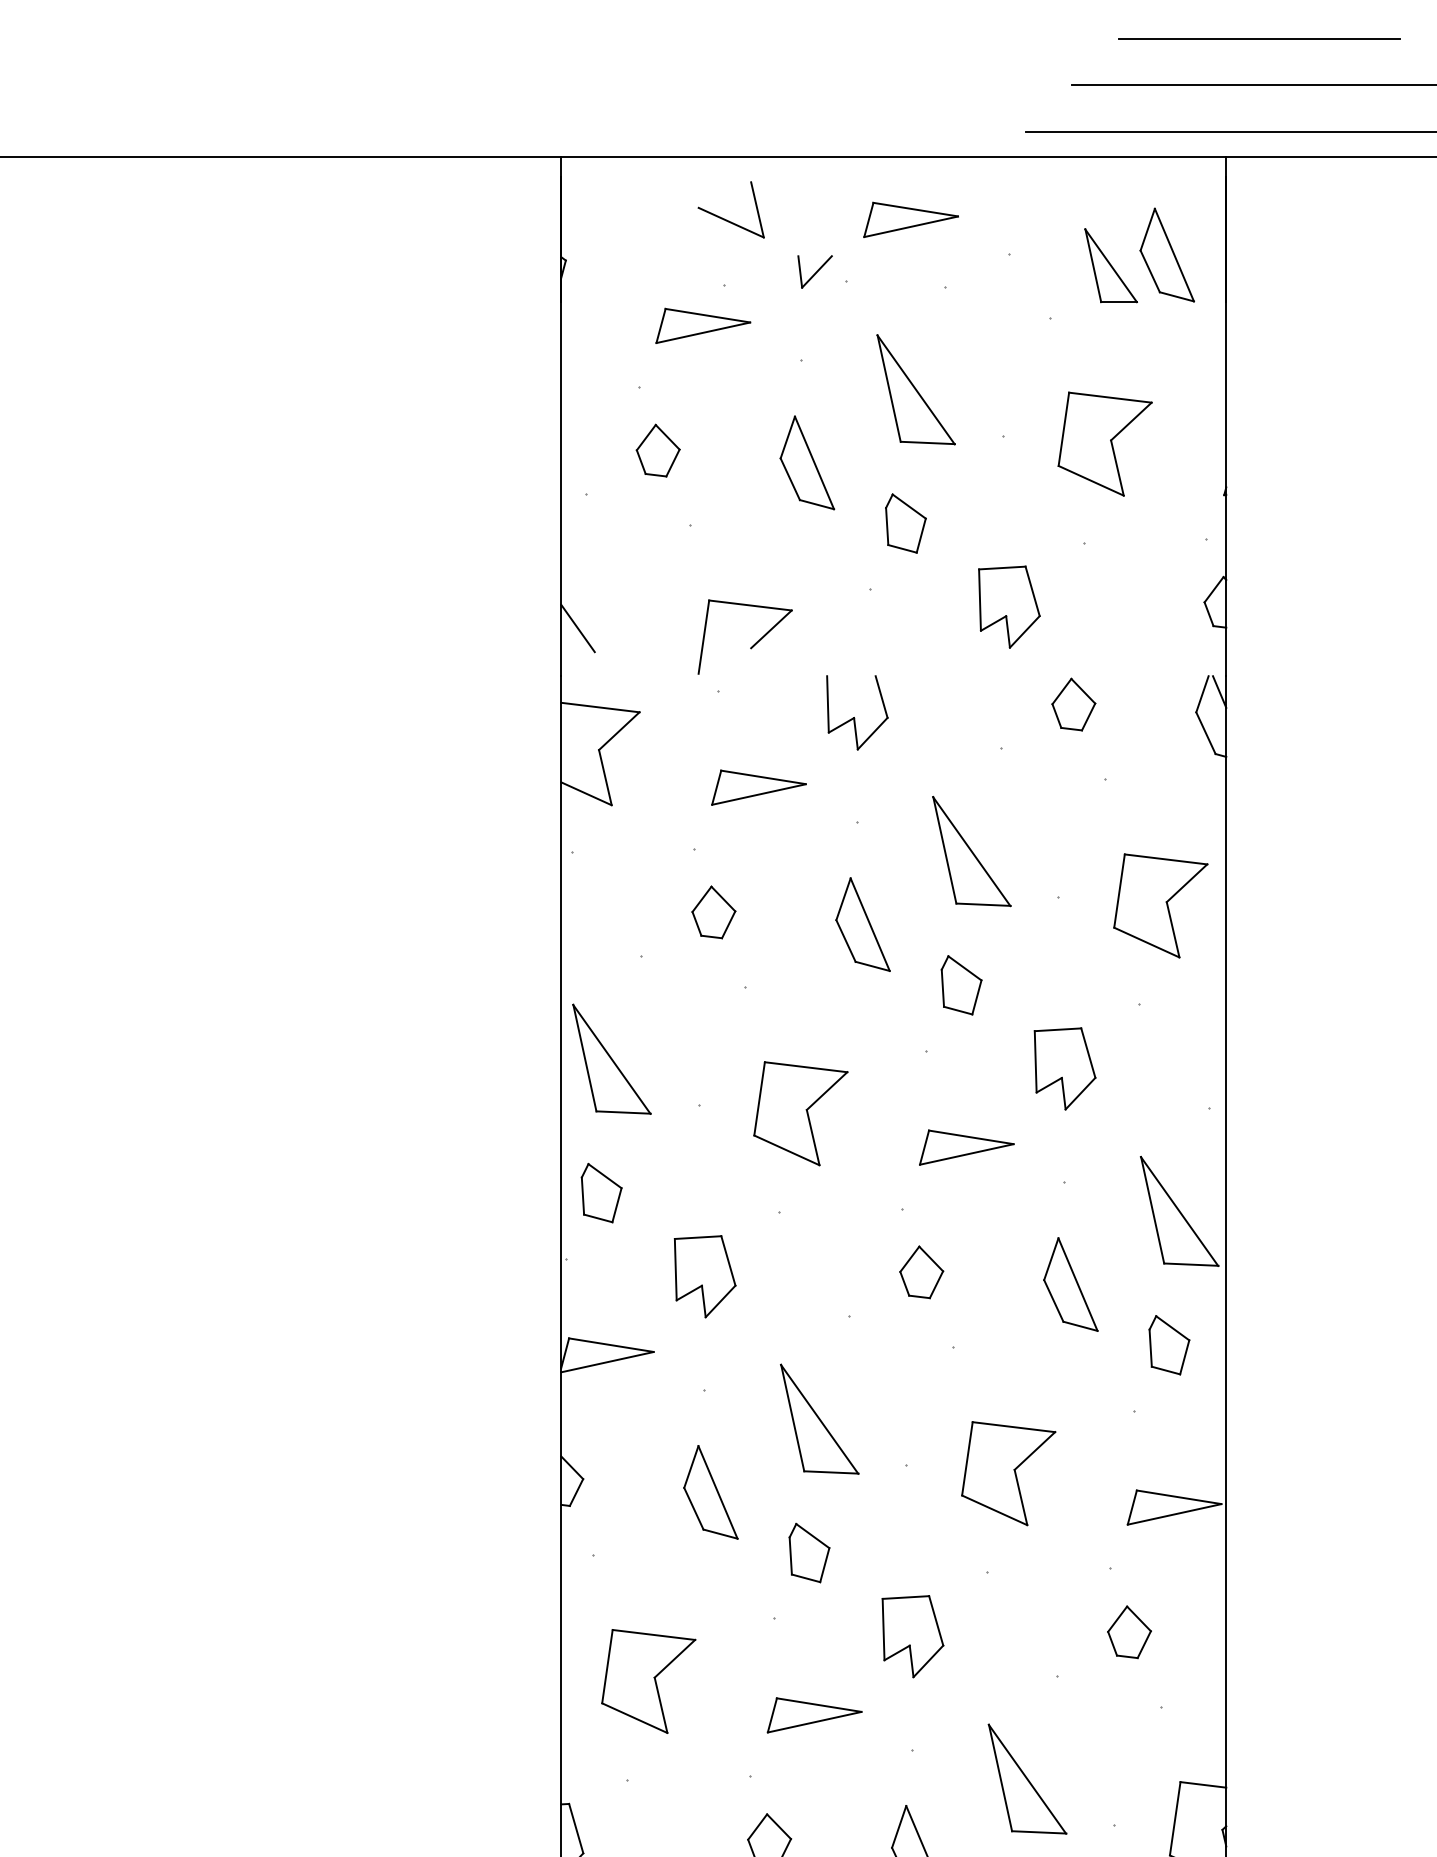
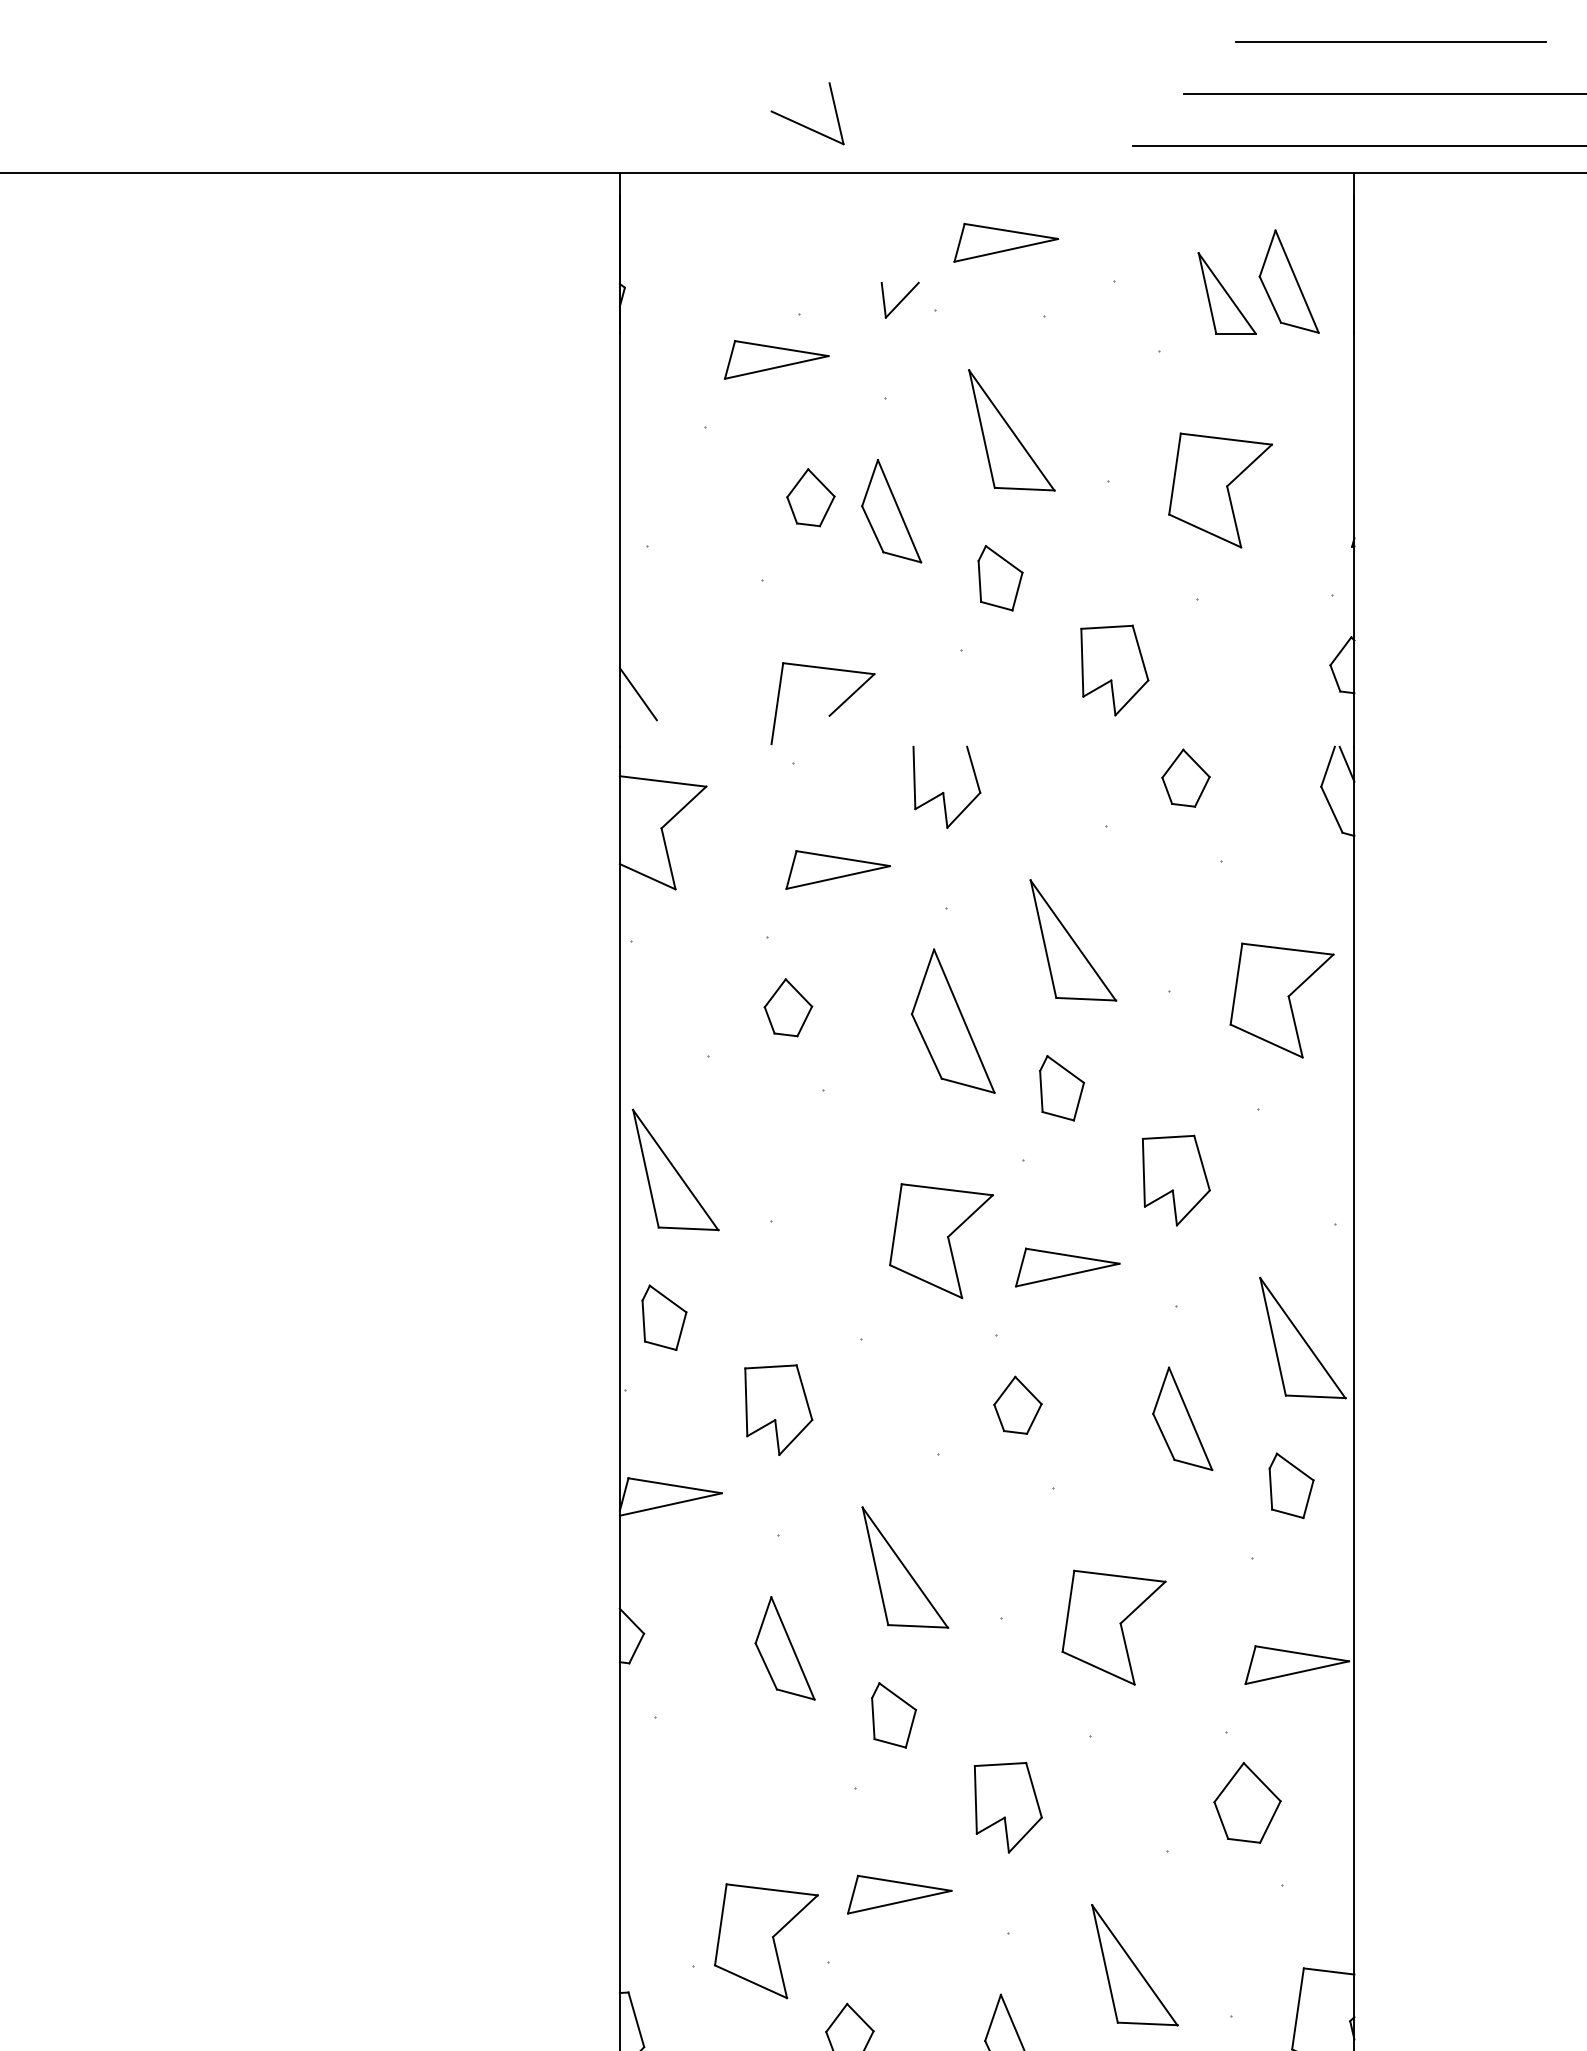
part: (726, 219) -> (802, 124), moved
part: (657, 450) -> (810, 497), moved
part: (862, 924) -> (952, 1021), size x1.4
part: (800, 1113) -> (941, 1240), moved
part: (1129, 1631) -> (1247, 1802), size x1.4
part: (648, 1681) -> (766, 1941), moved

